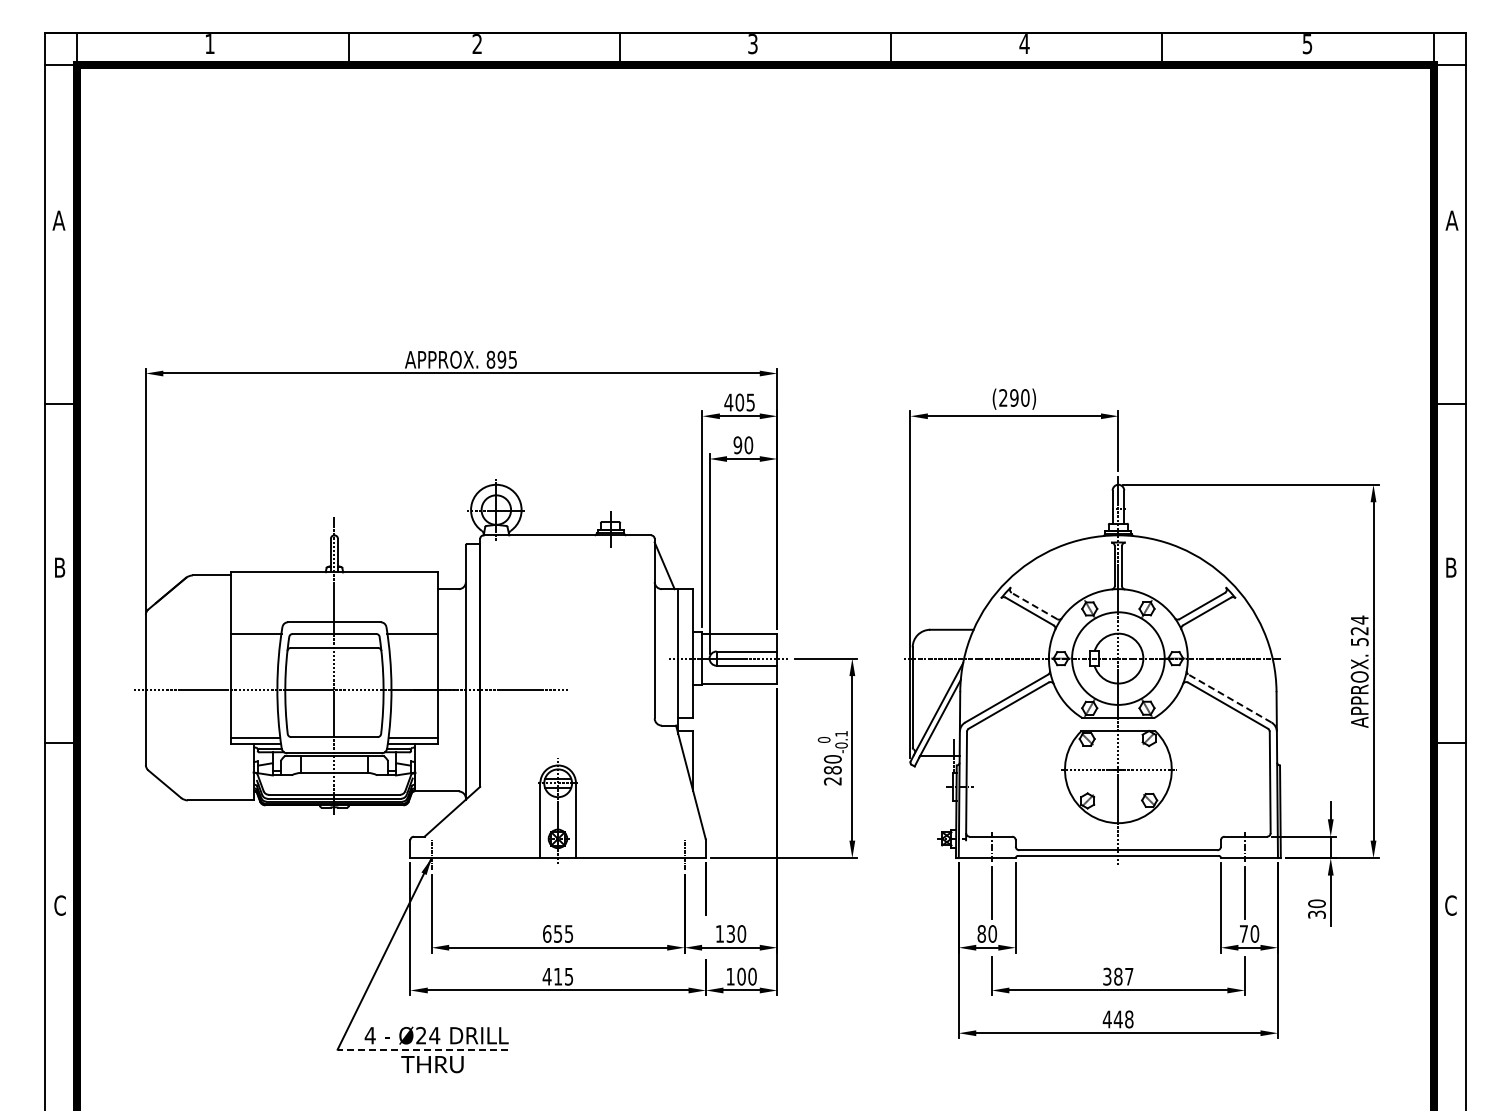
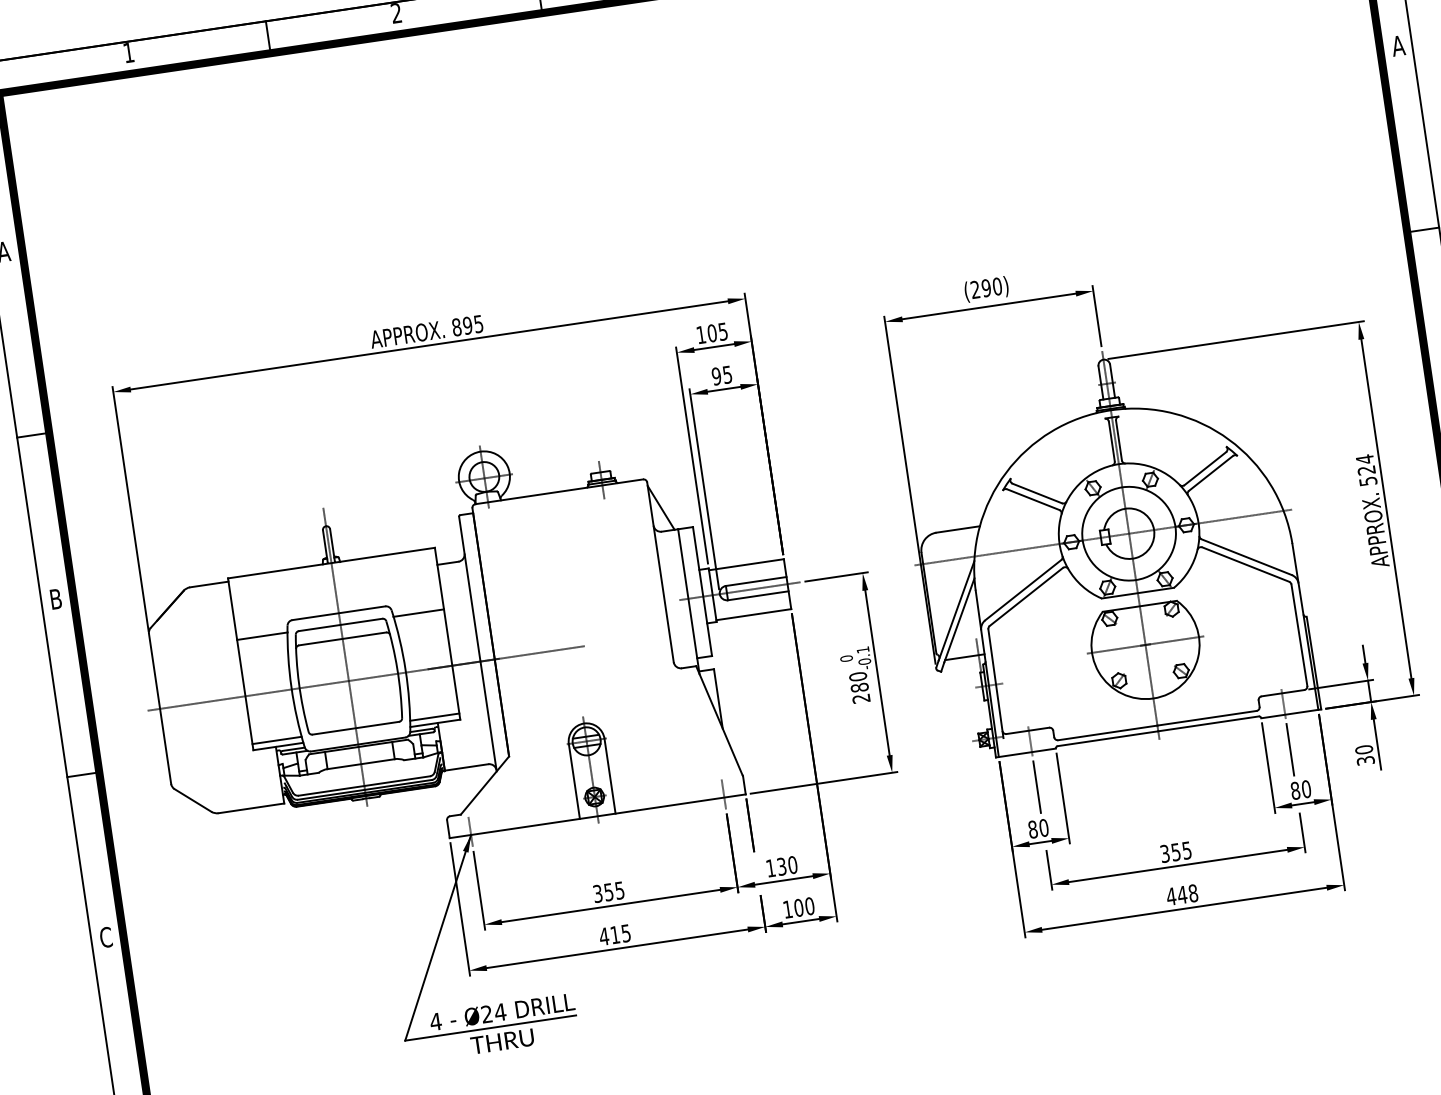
text: (728, 402) -> (700, 334), 405 -> 105
text: (748, 445) -> (727, 375), 90 -> 95
line: (1034, 605) -> (1037, 492), dashed -> solid
line: (1230, 698) -> (1247, 557), dashed -> solid
text: (547, 933) -> (598, 893), 655 -> 355
text: (1243, 933) -> (1294, 790), 70 -> 80
text: (1123, 976) -> (1181, 851), 387 -> 355
line: (422, 1049) -> (490, 1027), dashed -> solid

